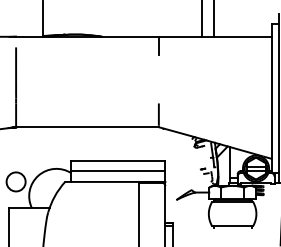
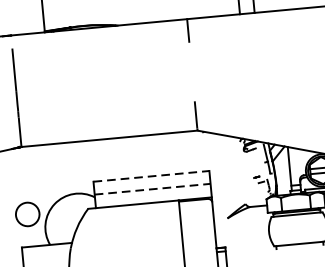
line: (118, 160) -> (151, 176), solid -> dashed
line: (118, 170) -> (152, 188), solid -> dashed

